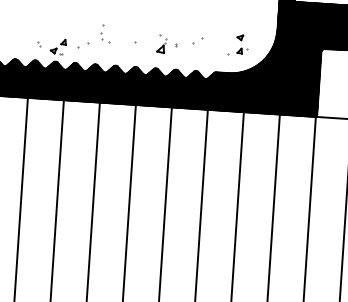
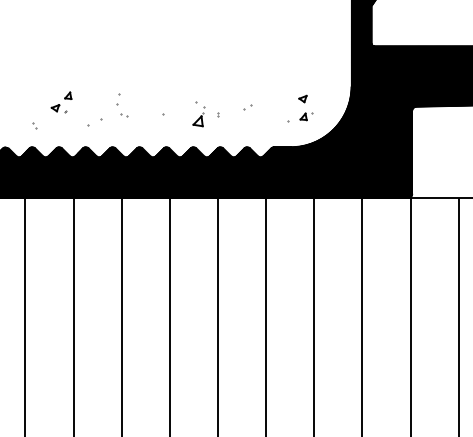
part: (106, 41) -> (124, 115), size x0.62
part: (198, 41) -> (247, 107), size x0.62
part: (58, 47) -> (61, 102), moved

